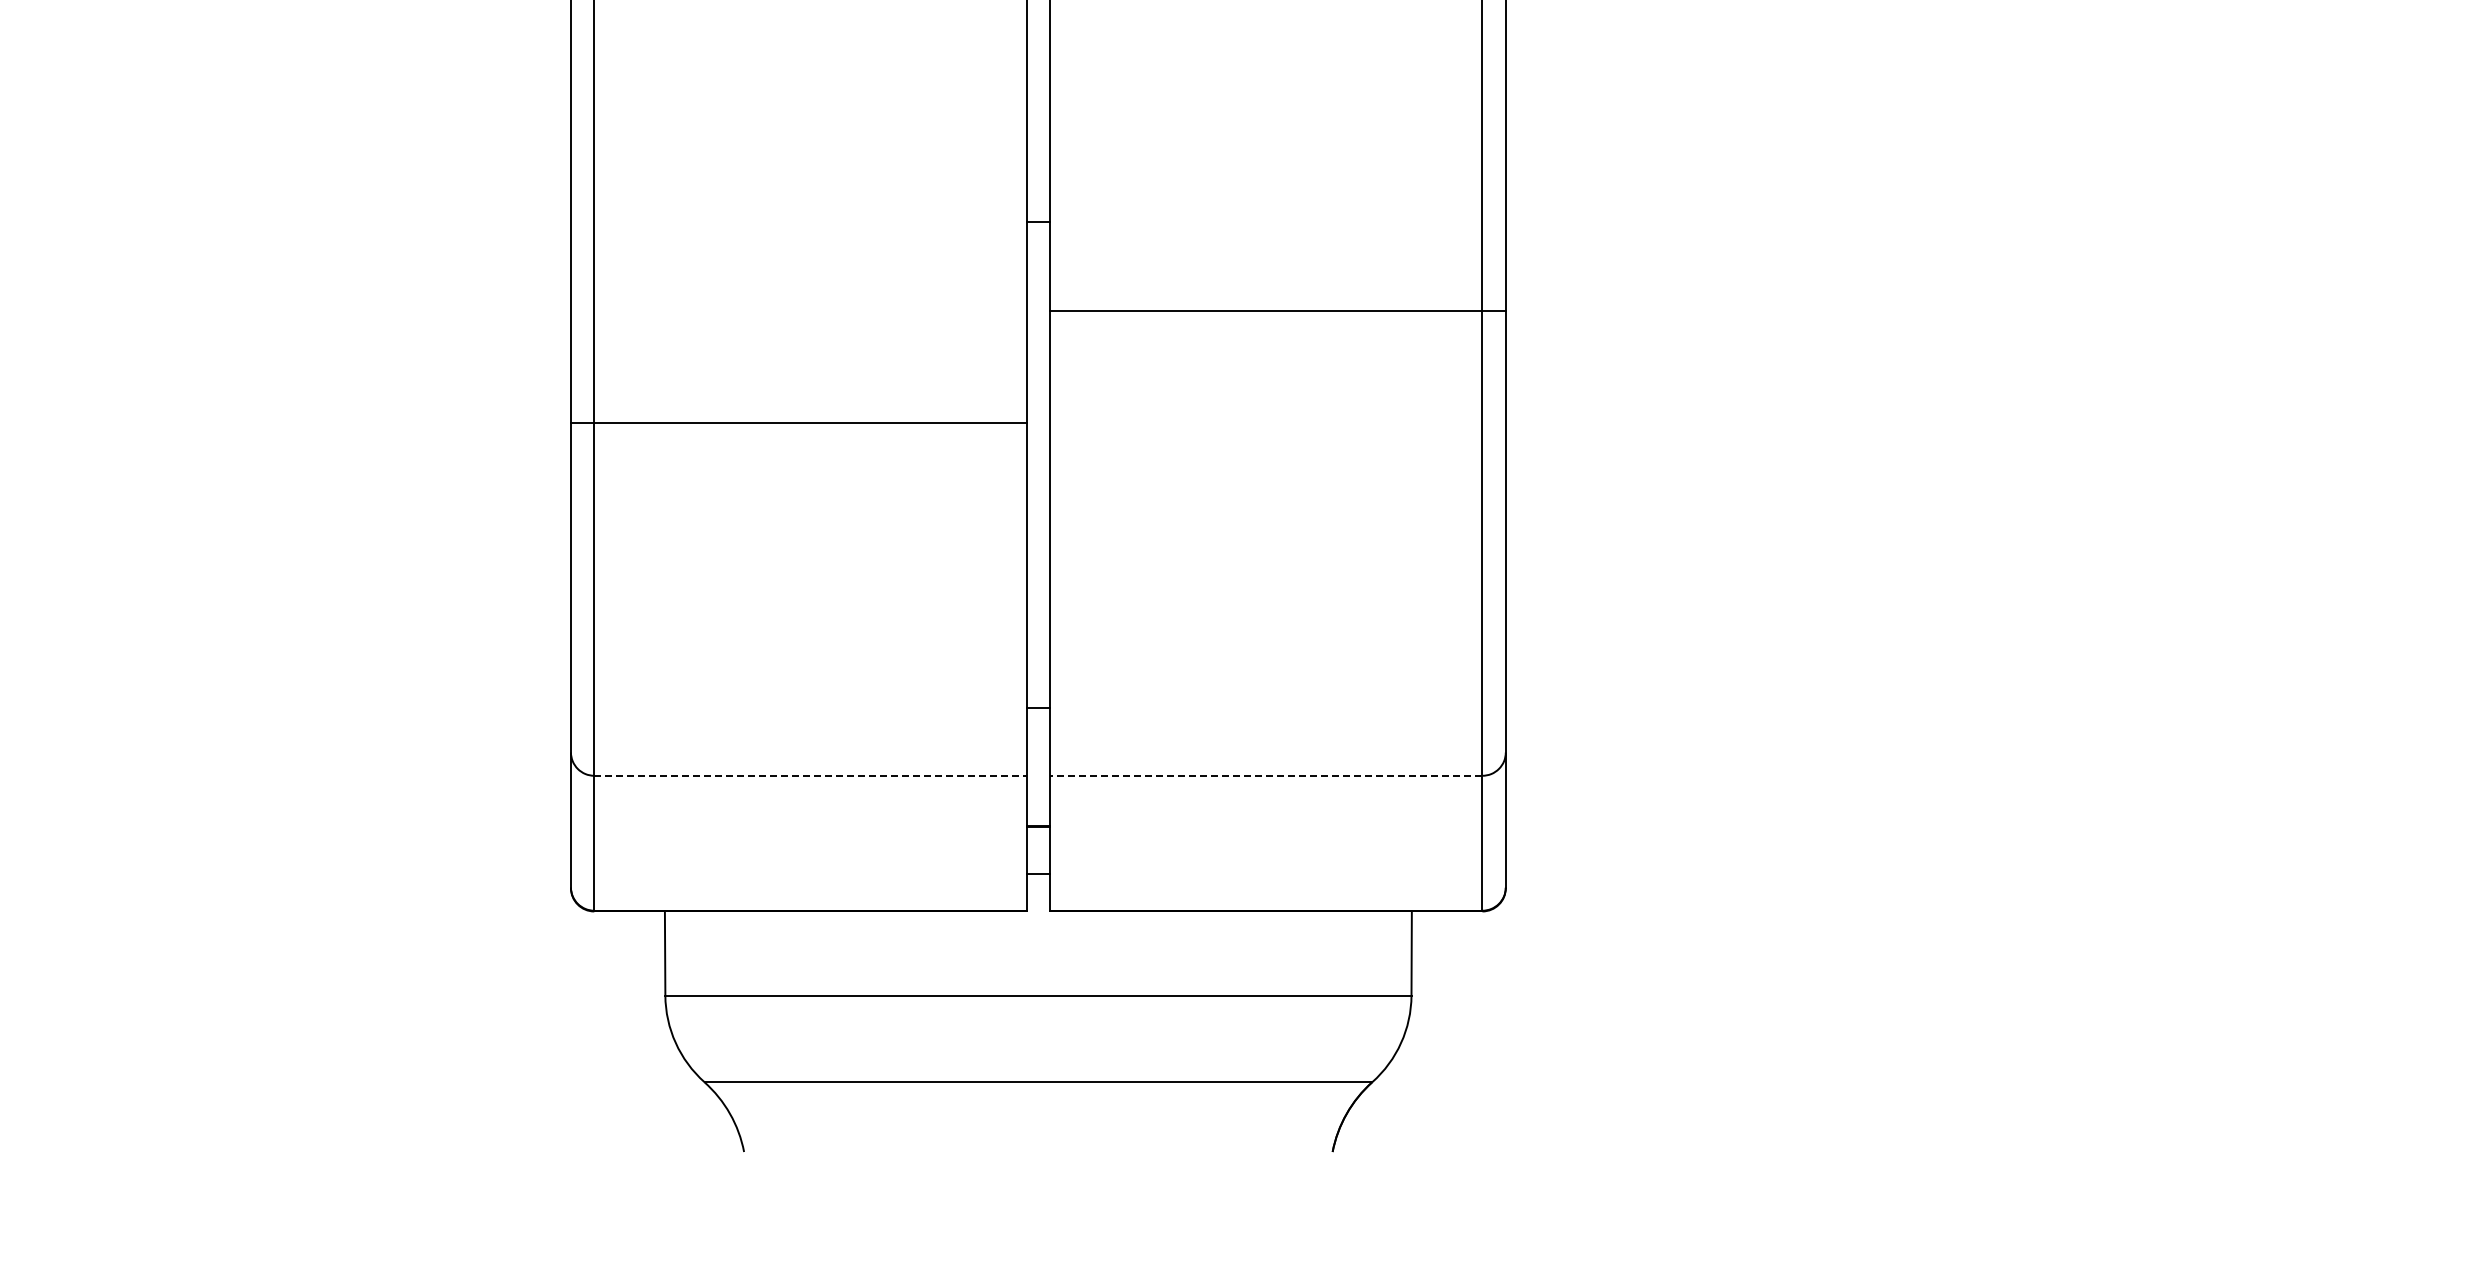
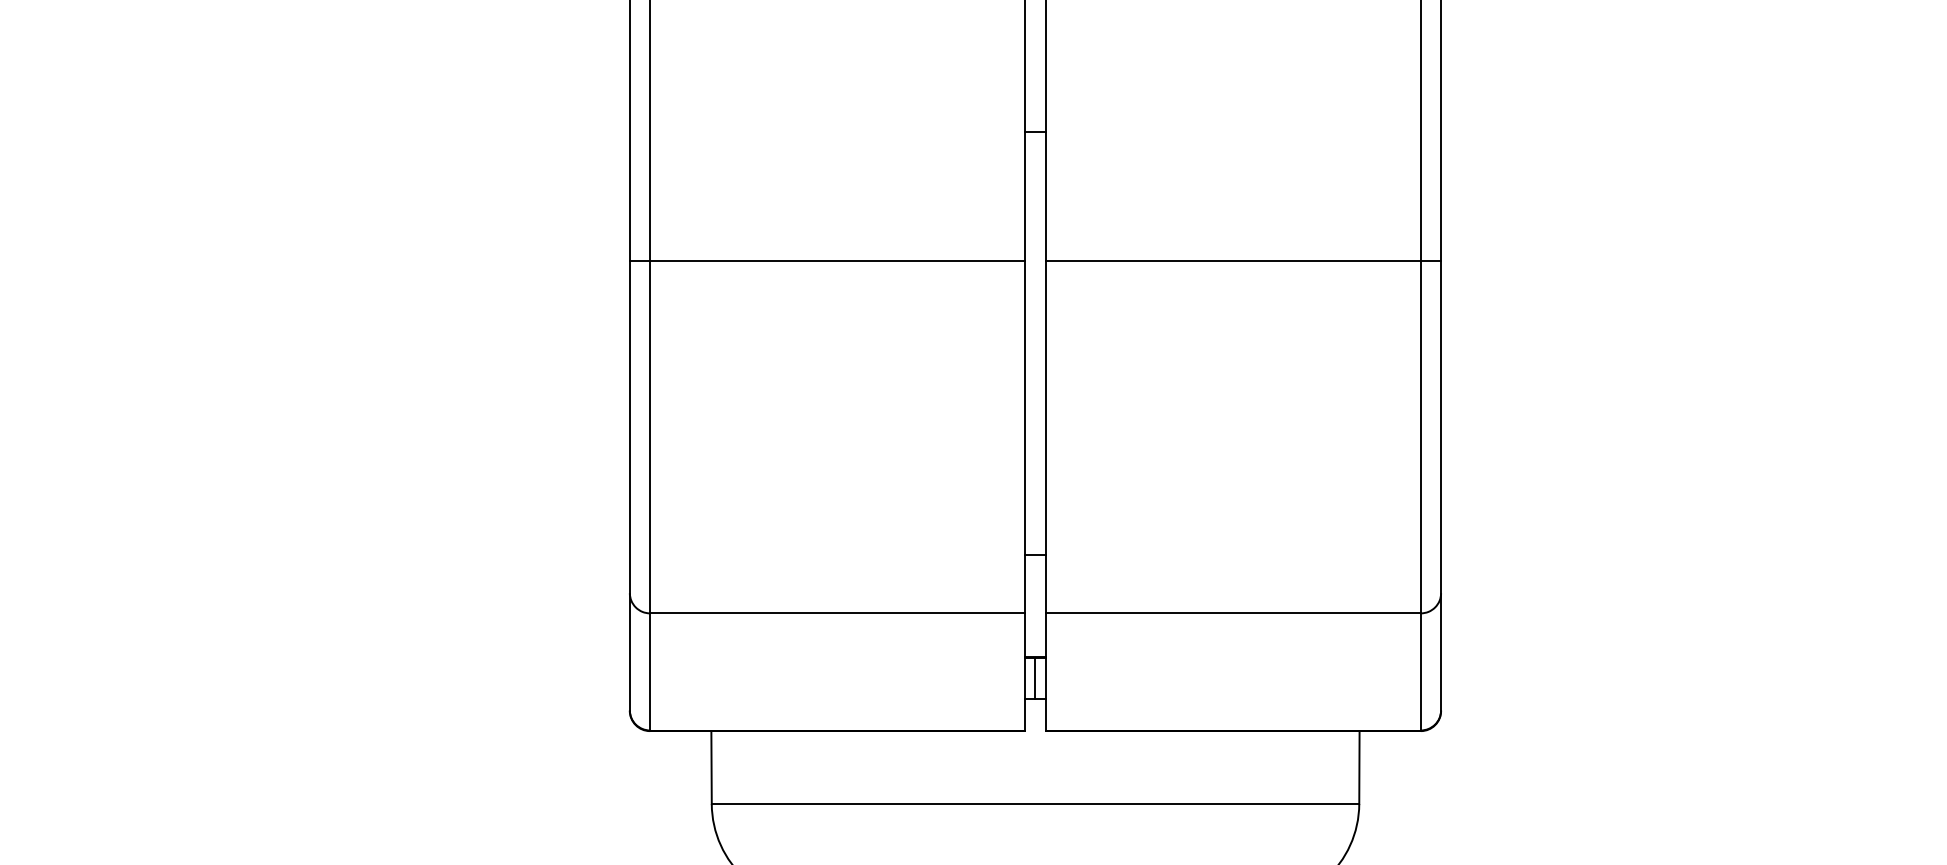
line: (1277, 311) -> (1242, 260), moved
line: (798, 423) -> (827, 260), moved
line: (811, 775) -> (838, 613), dashed -> solid
line: (1265, 775) -> (1232, 613), dashed -> solid
line: (1038, 850) -> (1035, 678), added

